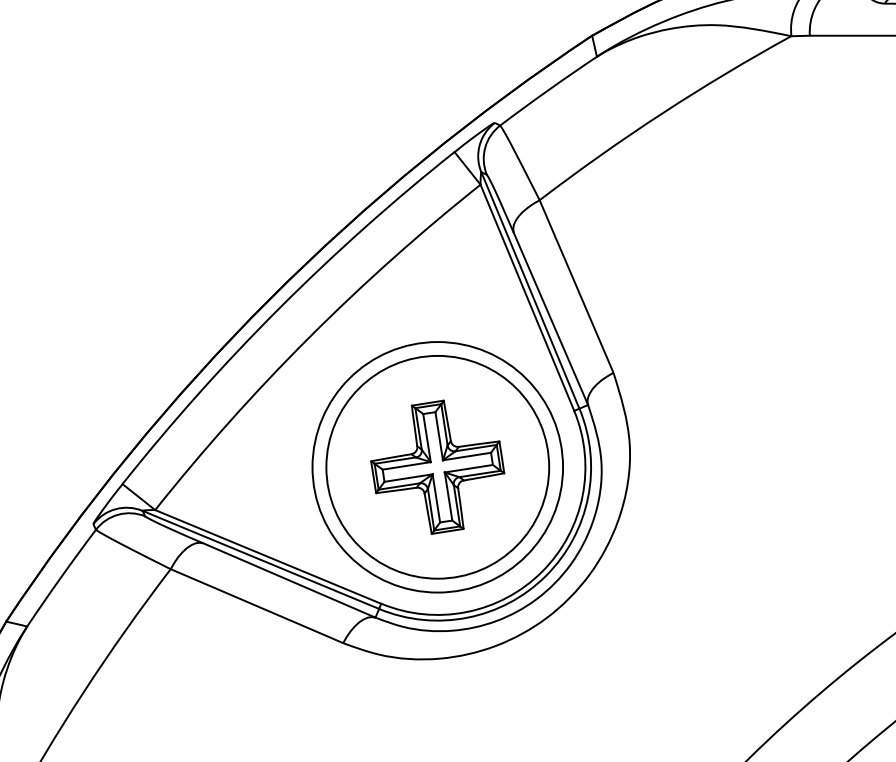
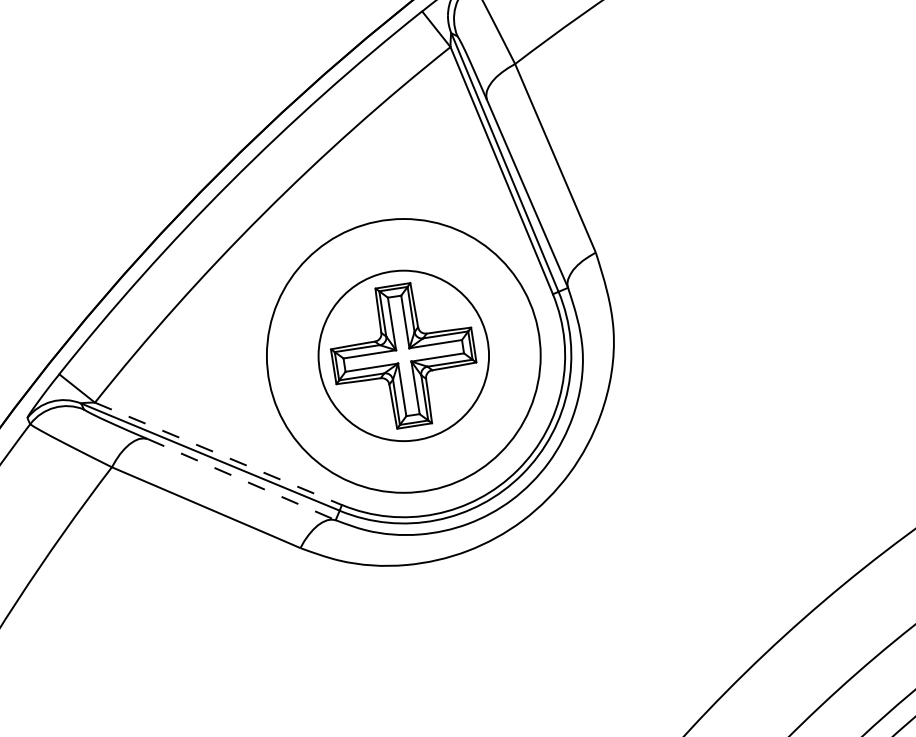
circle: (437, 466) -> (403, 355), size x0.7
line: (268, 557) -> (218, 454), solid -> dashed
line: (289, 580) -> (241, 479), solid -> dashed

